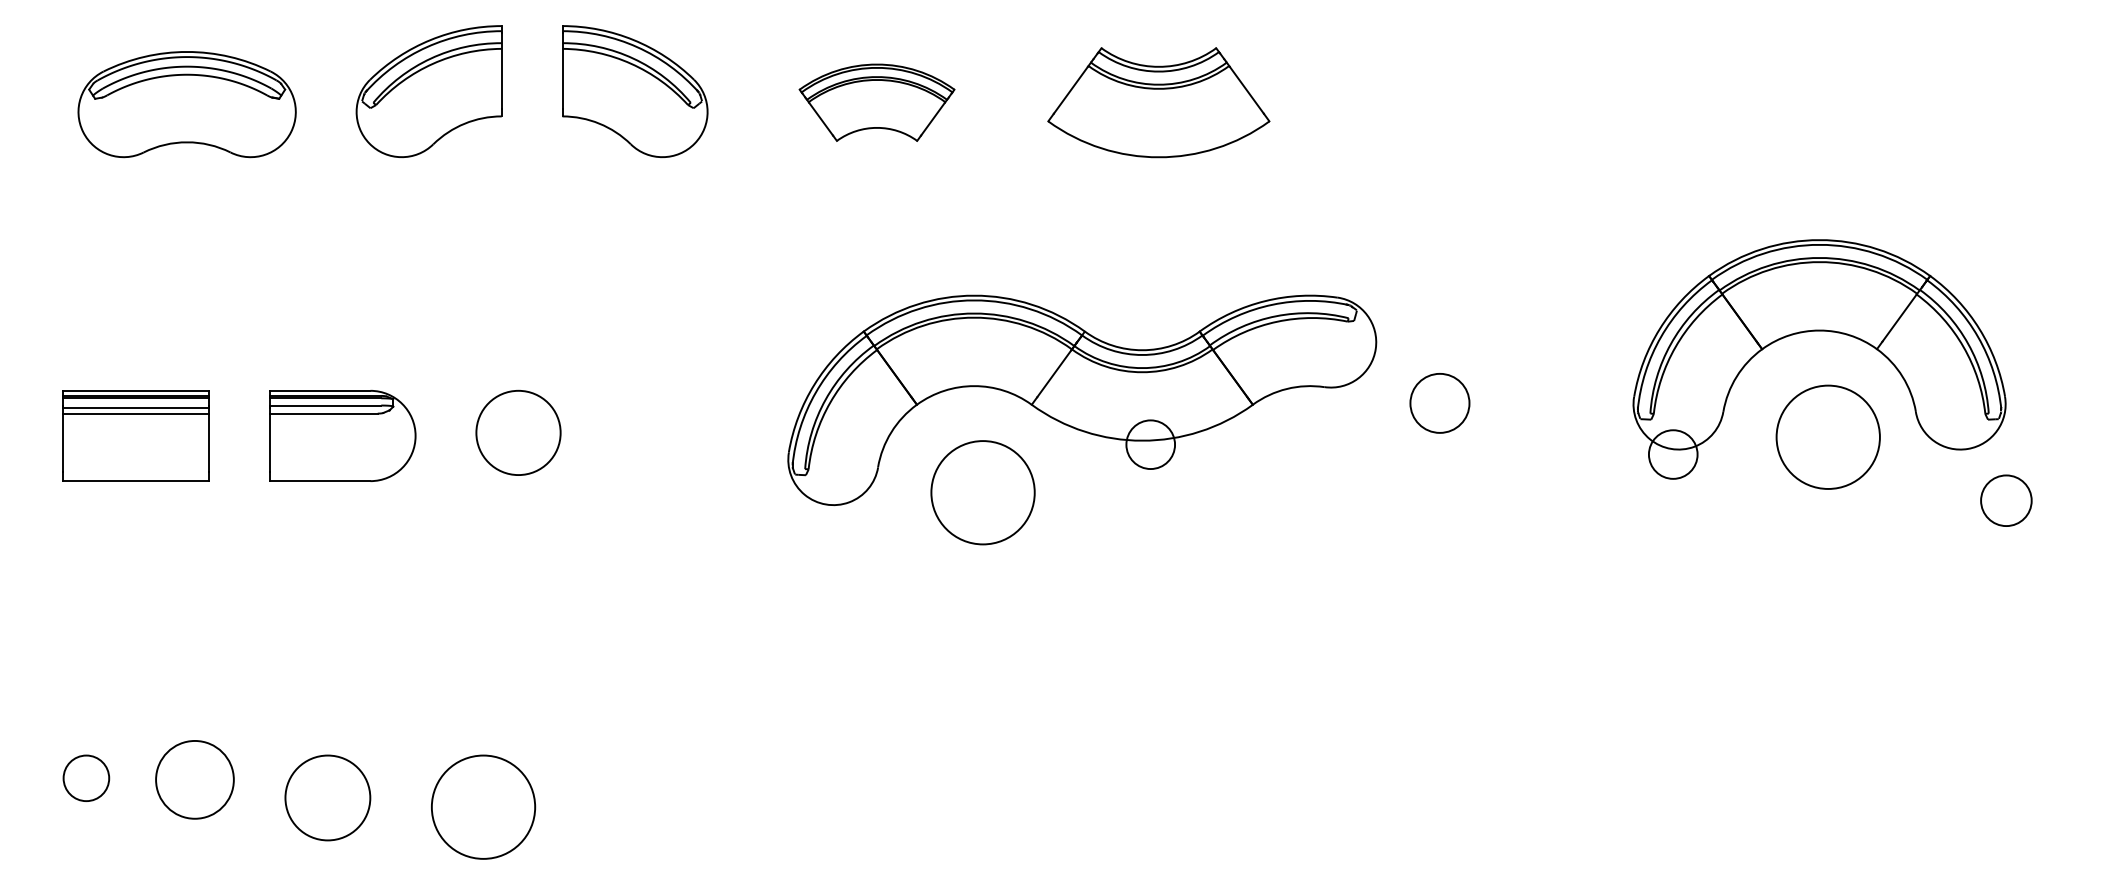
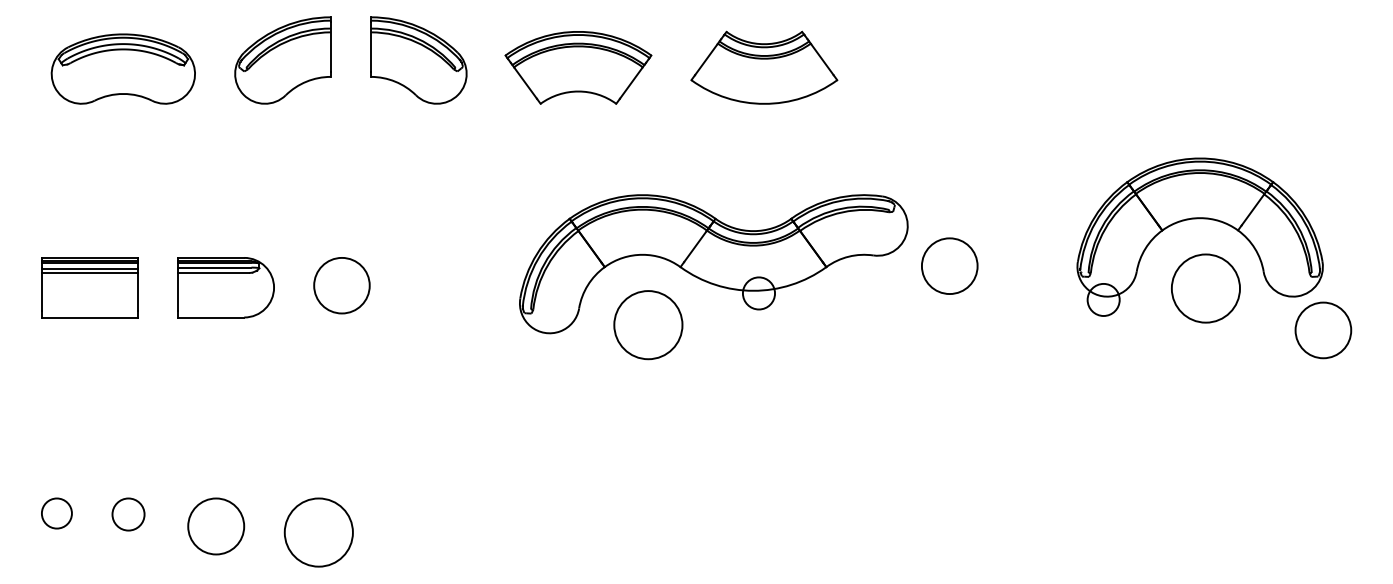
part: (877, 102) -> (578, 67), size x1.43
circle: (1439, 403) -> (949, 266), size x1.43
circle: (2006, 500) -> (1323, 330), size x1.67
circle: (194, 779) -> (128, 514), size x0.62

